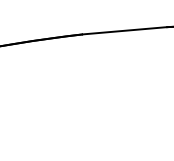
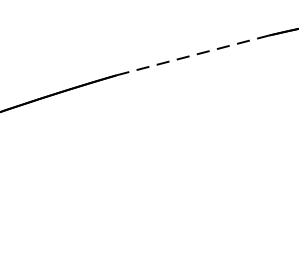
line: (124, 30) -> (192, 54), solid -> dashed

